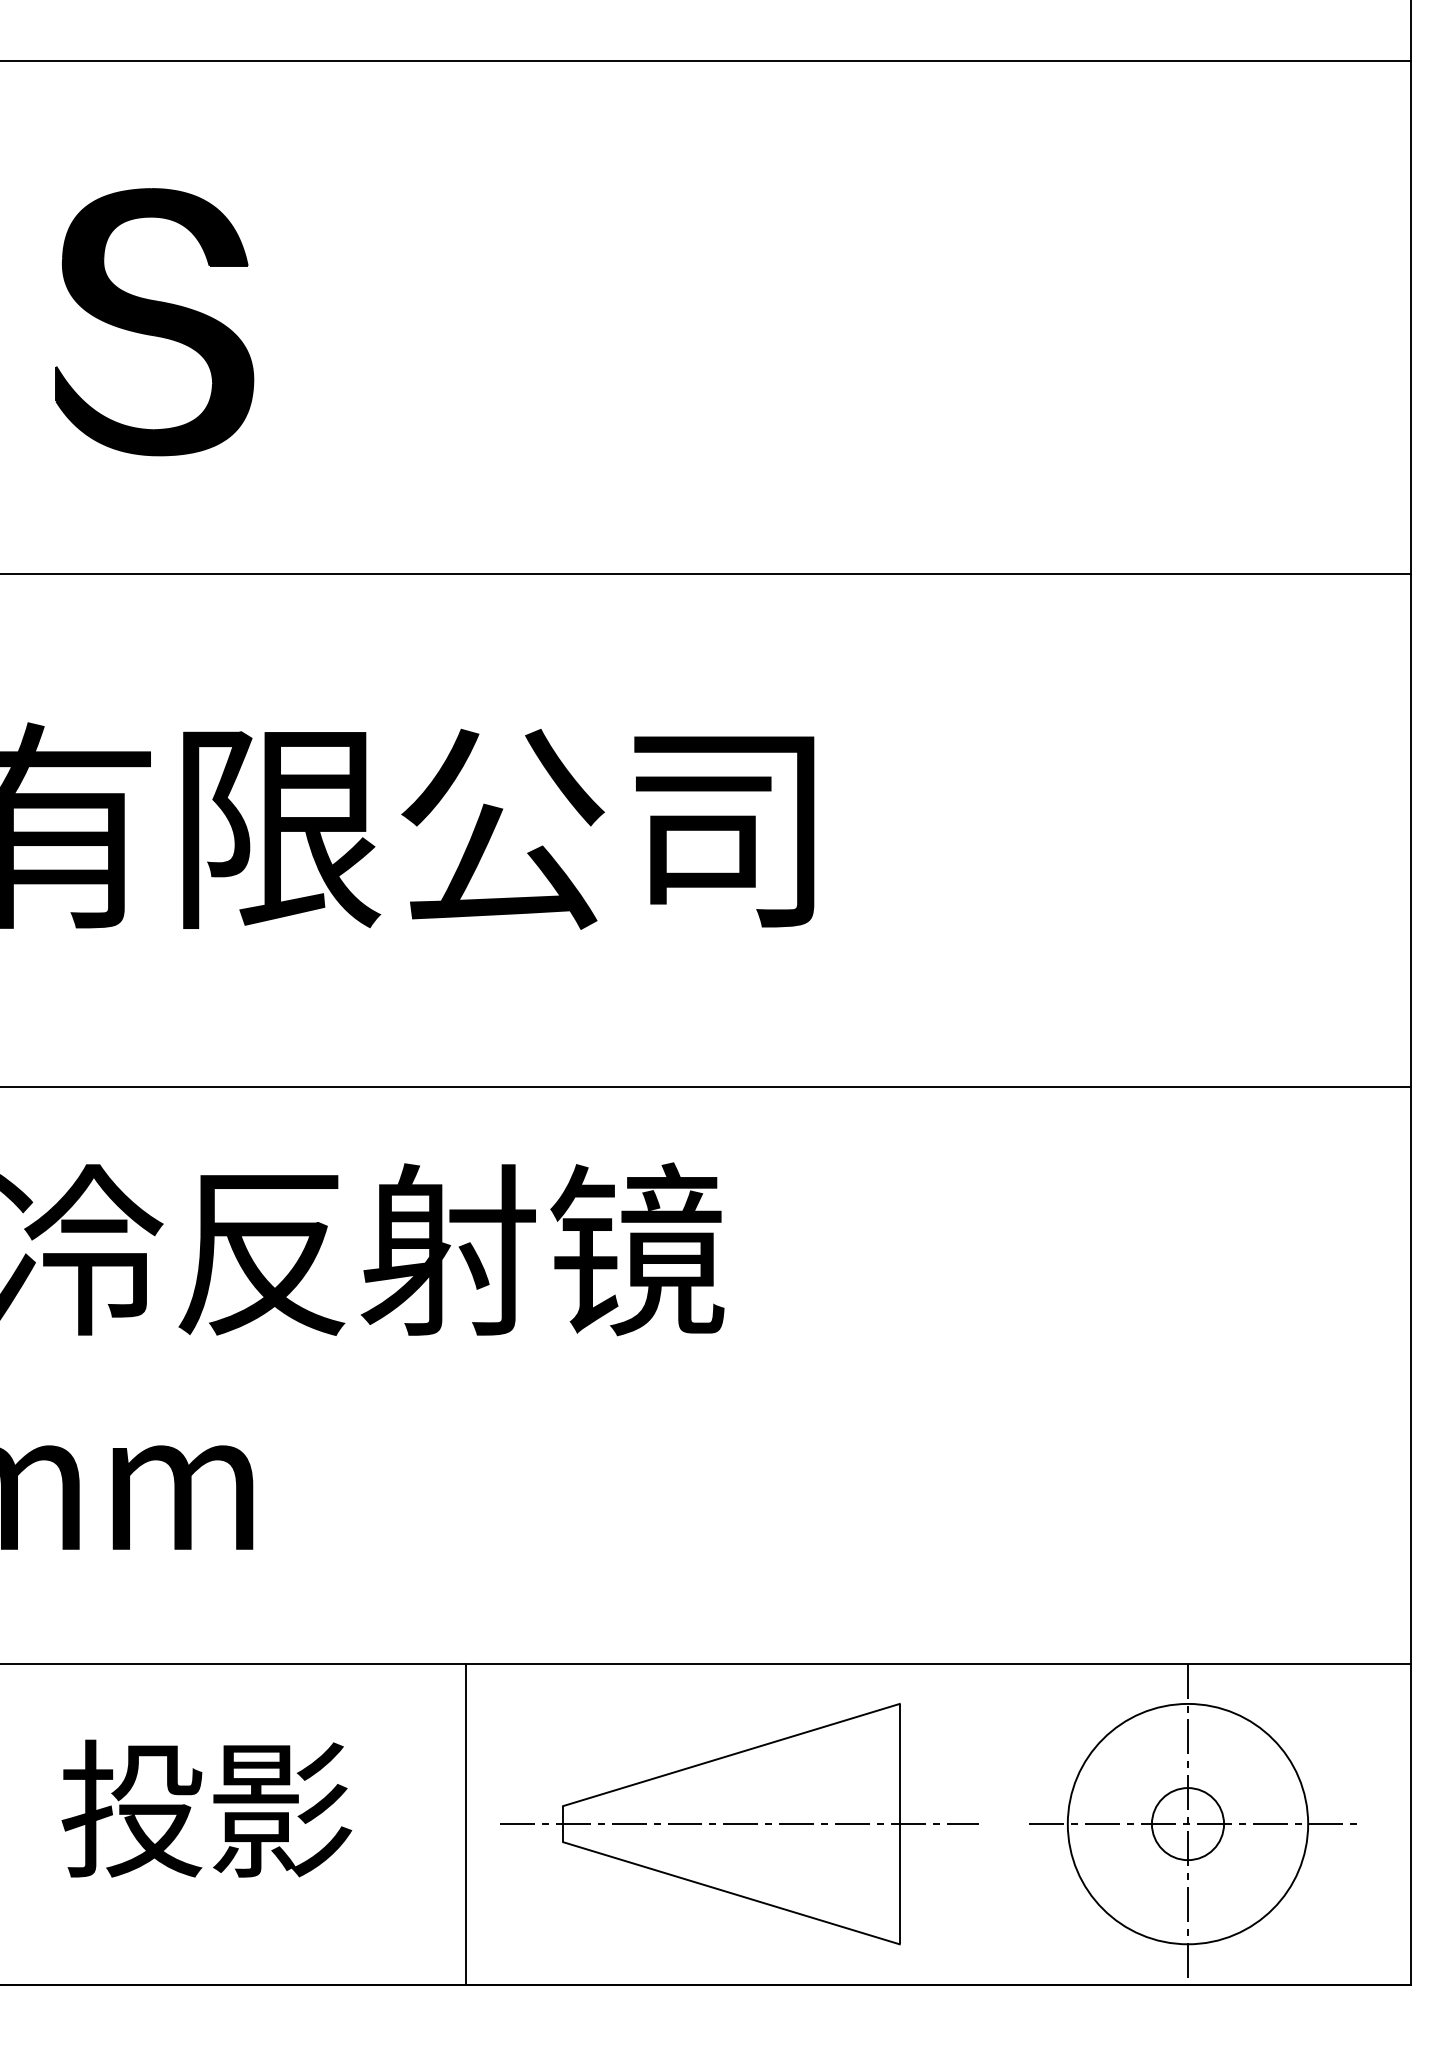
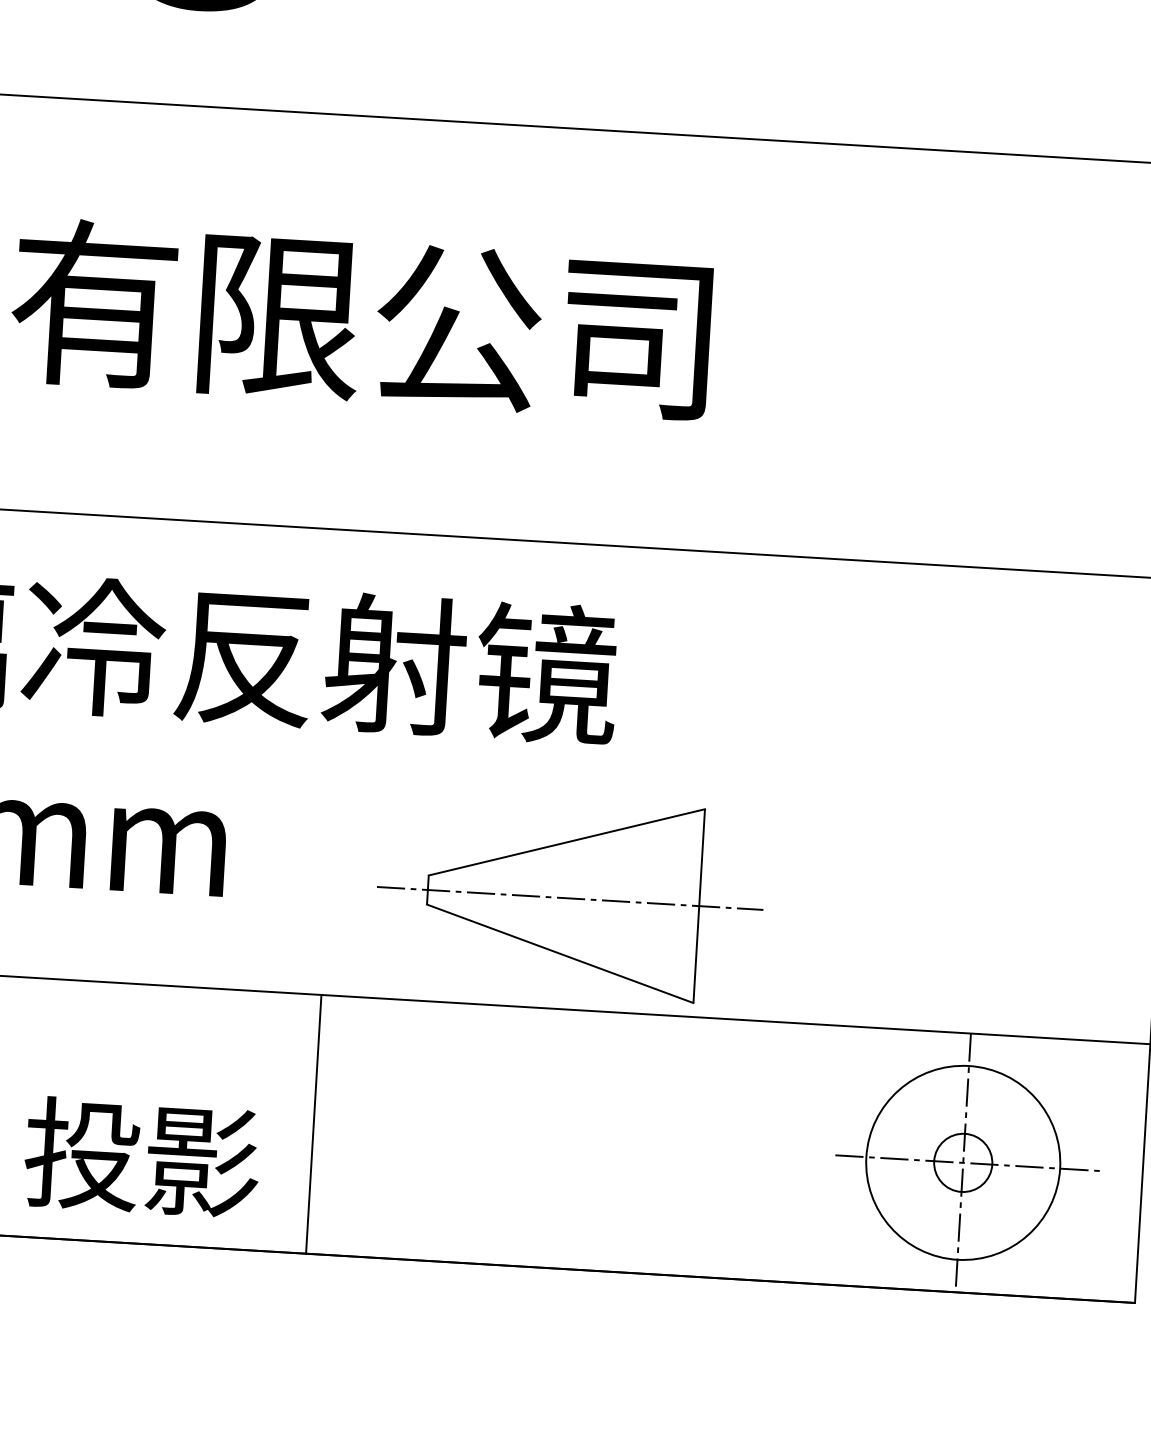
text: (206, 1808) -> (142, 1157), moved
line: (466, 1823) -> (313, 1123), moved
part: (739, 1824) -> (569, 898), moved

